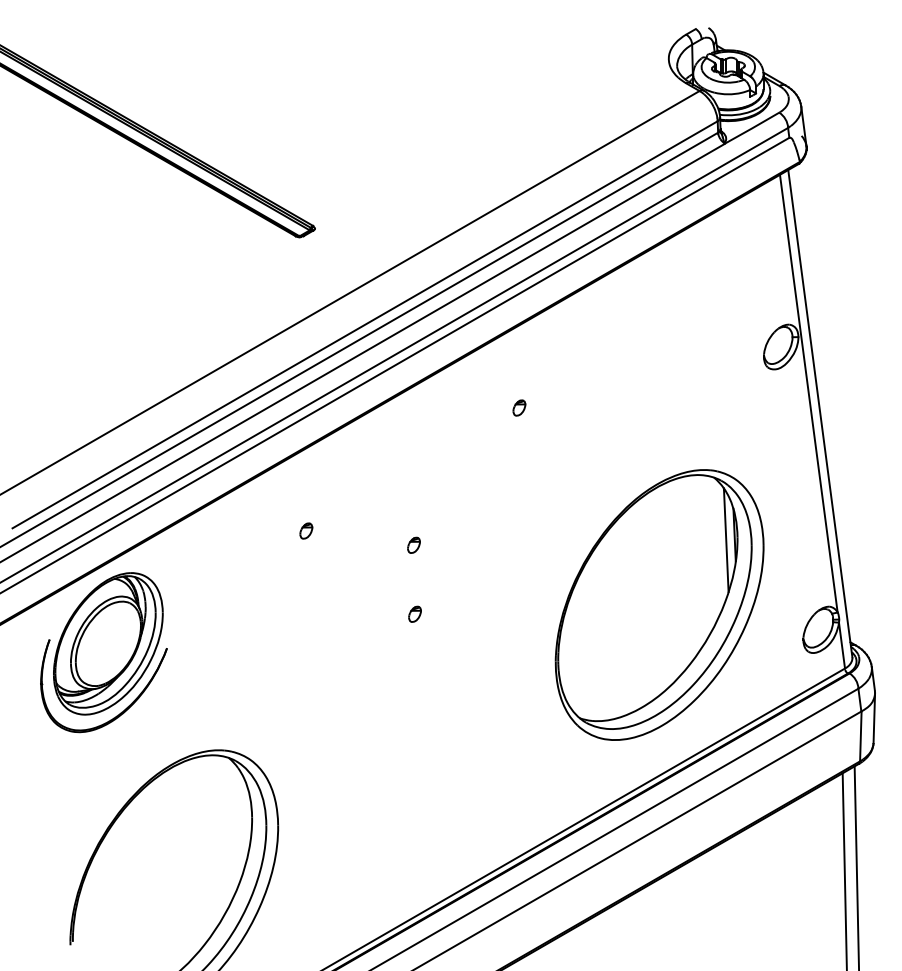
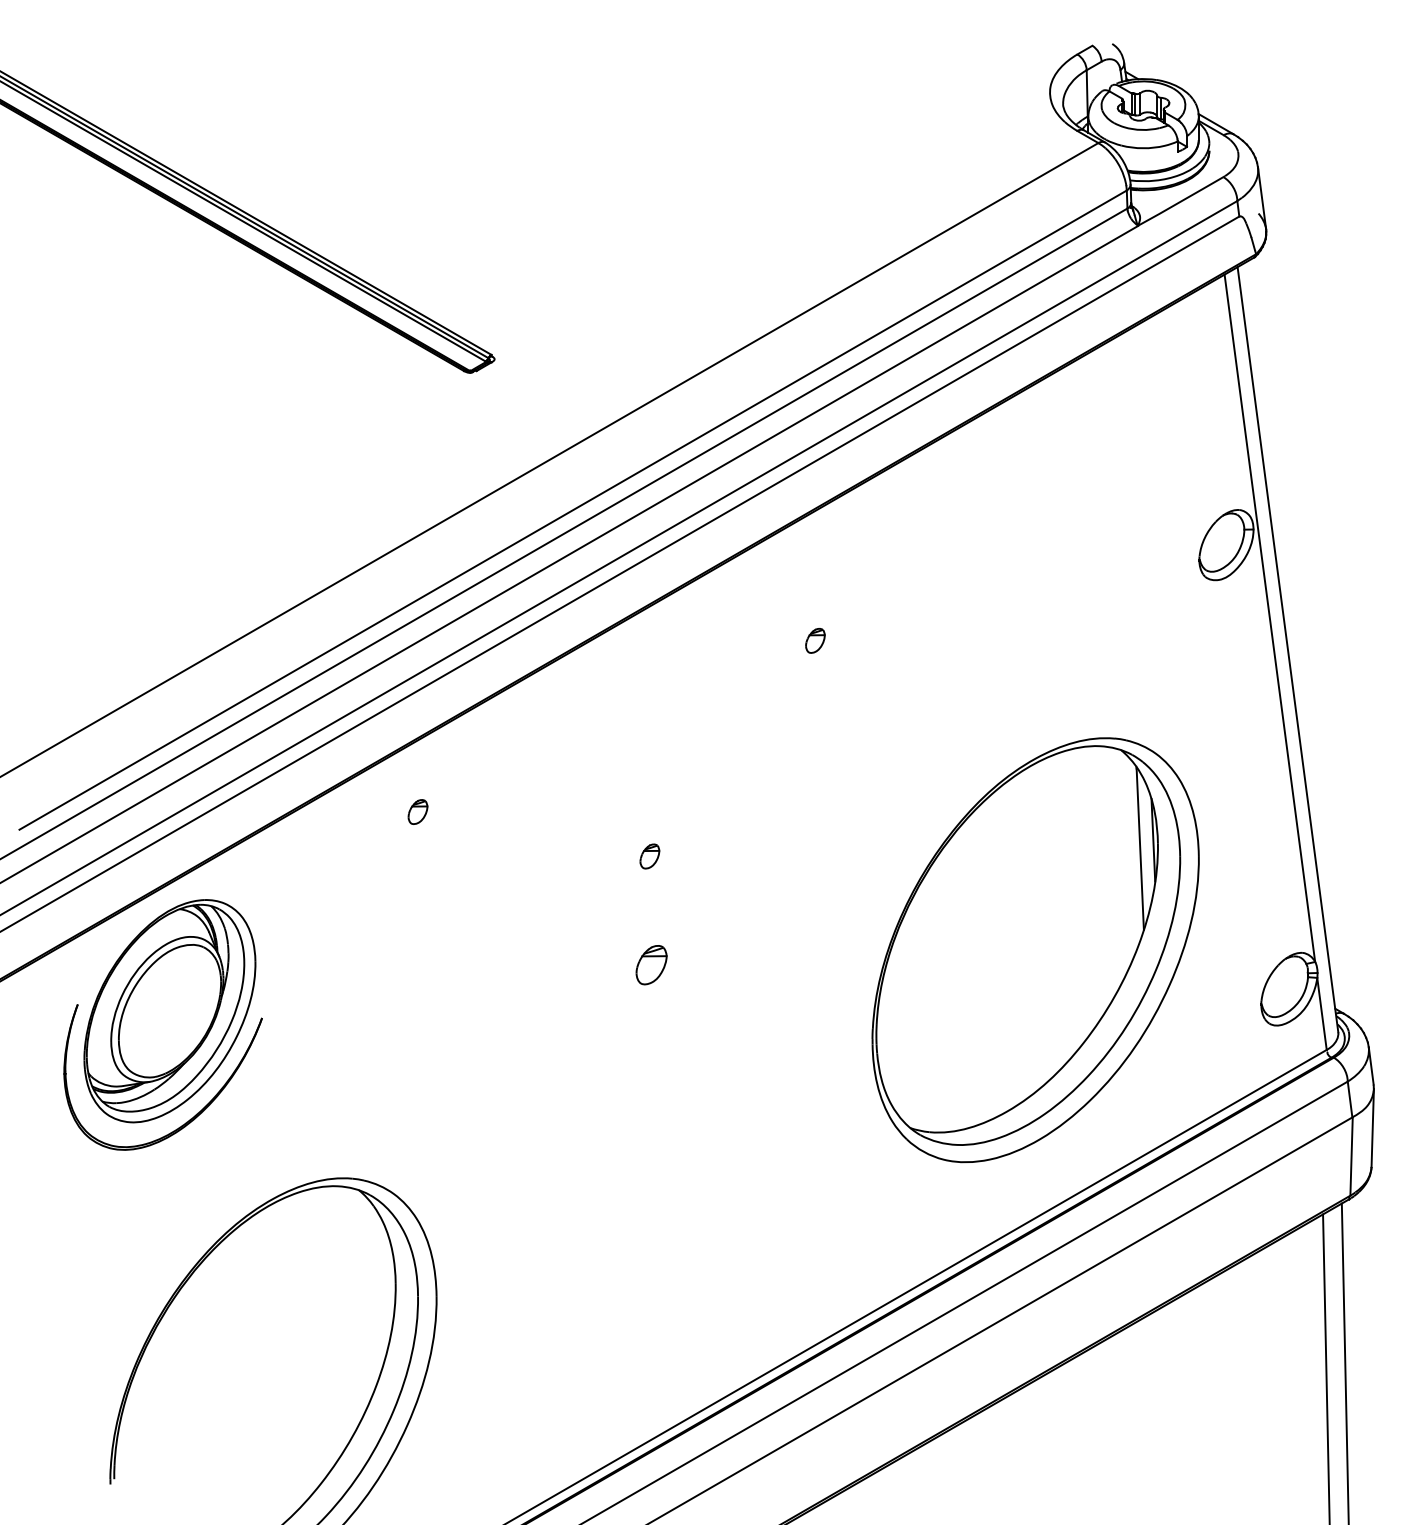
part: (306, 530) -> (418, 811), moved
part: (414, 613) -> (650, 963), size x1.6

